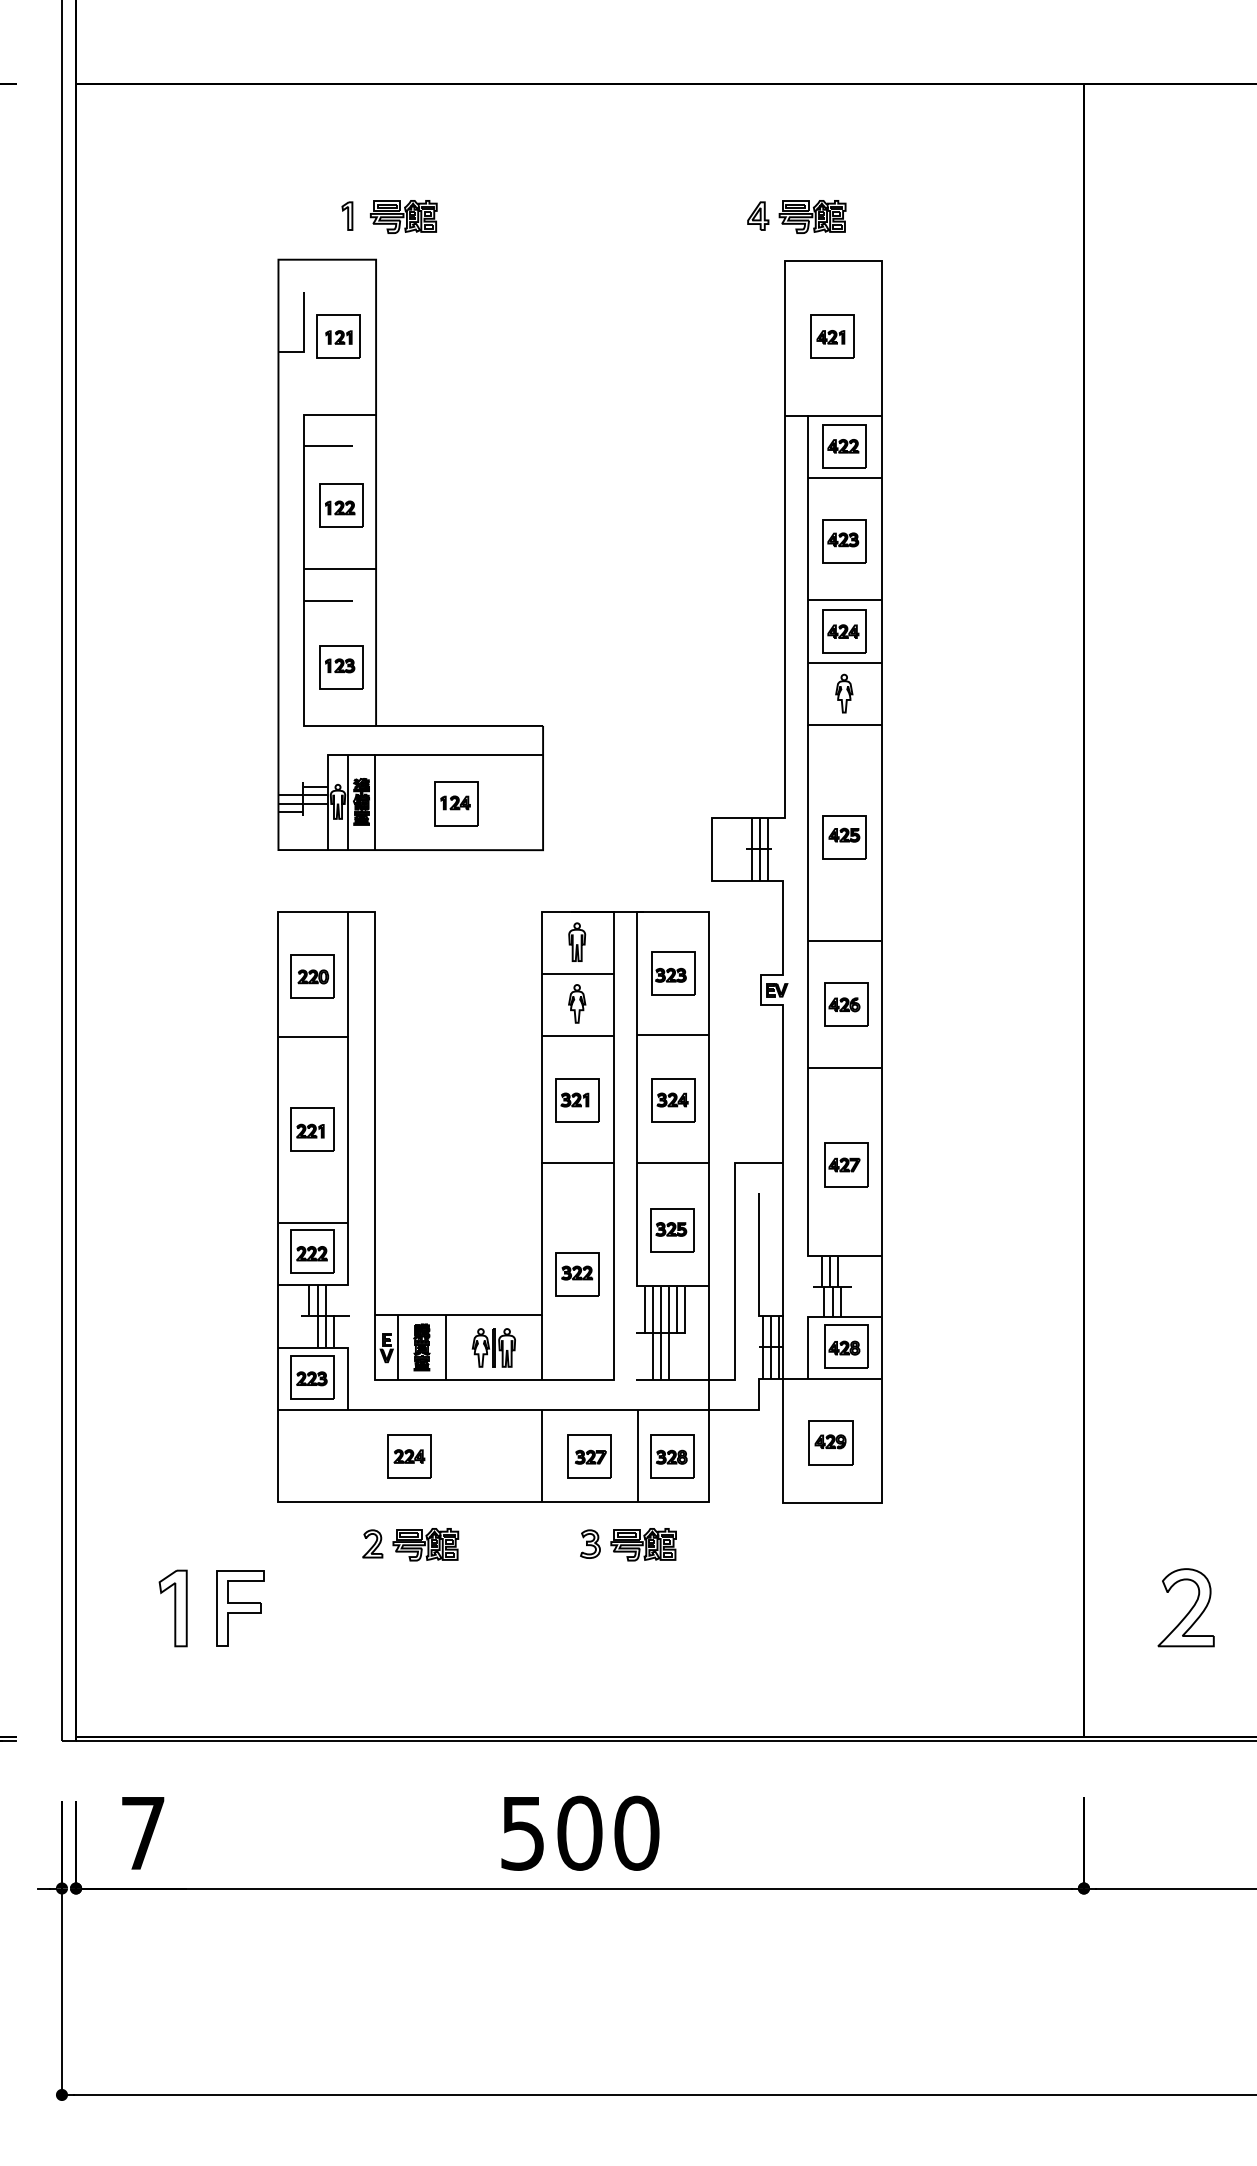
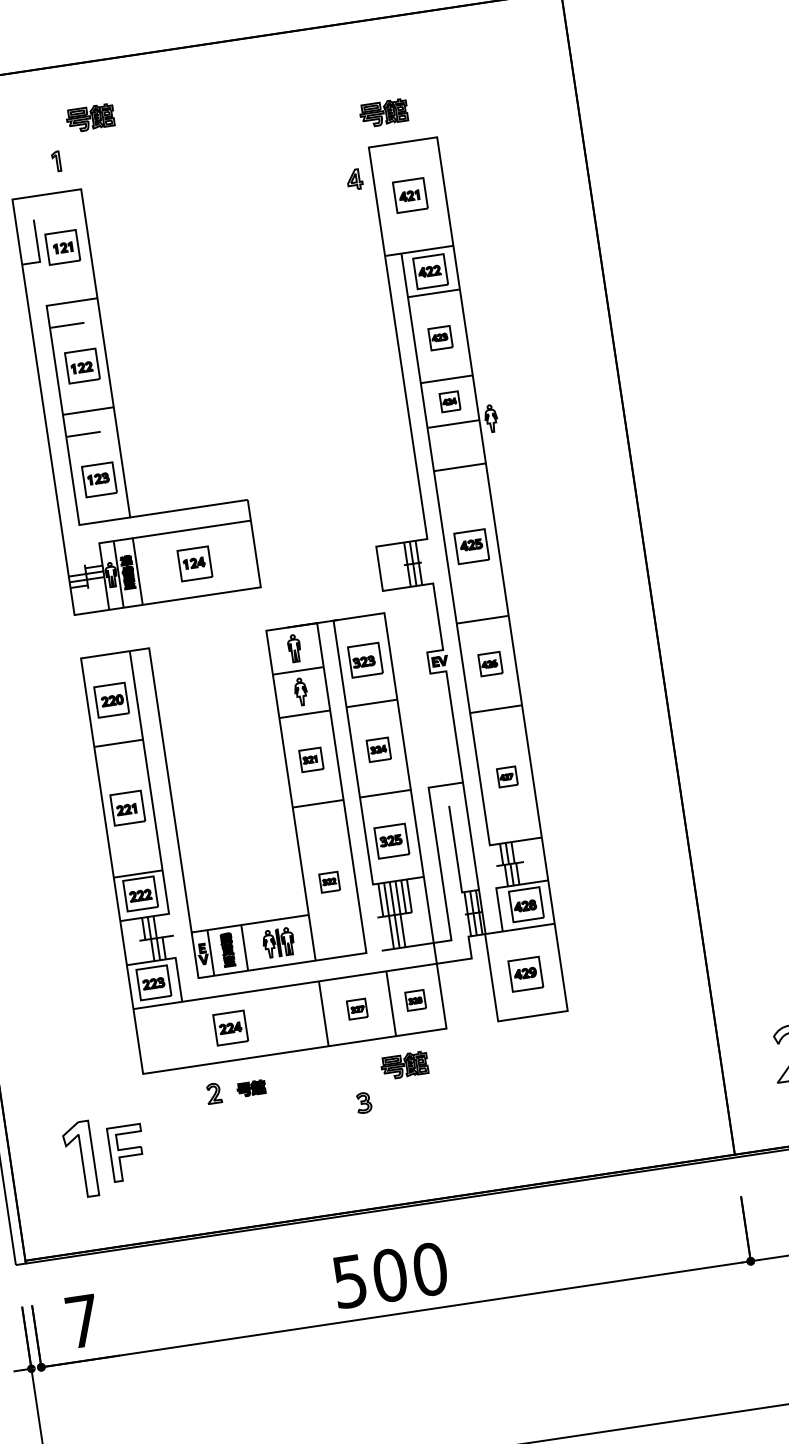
part: (758, 215) -> (354, 179), moved
part: (403, 216) -> (90, 117), moved
part: (844, 541) -> (440, 338), size x0.7
part: (844, 631) -> (450, 401), size x0.6
part: (844, 693) -> (491, 418), moved
part: (846, 1004) -> (490, 664), size x0.7
part: (577, 1100) -> (311, 759), size x0.7
part: (673, 1100) -> (378, 749), size x0.7
part: (846, 1164) -> (507, 776), size x0.6
part: (577, 1274) -> (329, 882), size x0.6
part: (589, 1456) -> (357, 1009), size x0.6
part: (672, 1456) -> (415, 1000), size x0.6
part: (590, 1543) -> (364, 1102), moved
part: (425, 1544) -> (251, 1088), size x0.6
part: (172, 1608) -> (79, 1160), size x1.4

